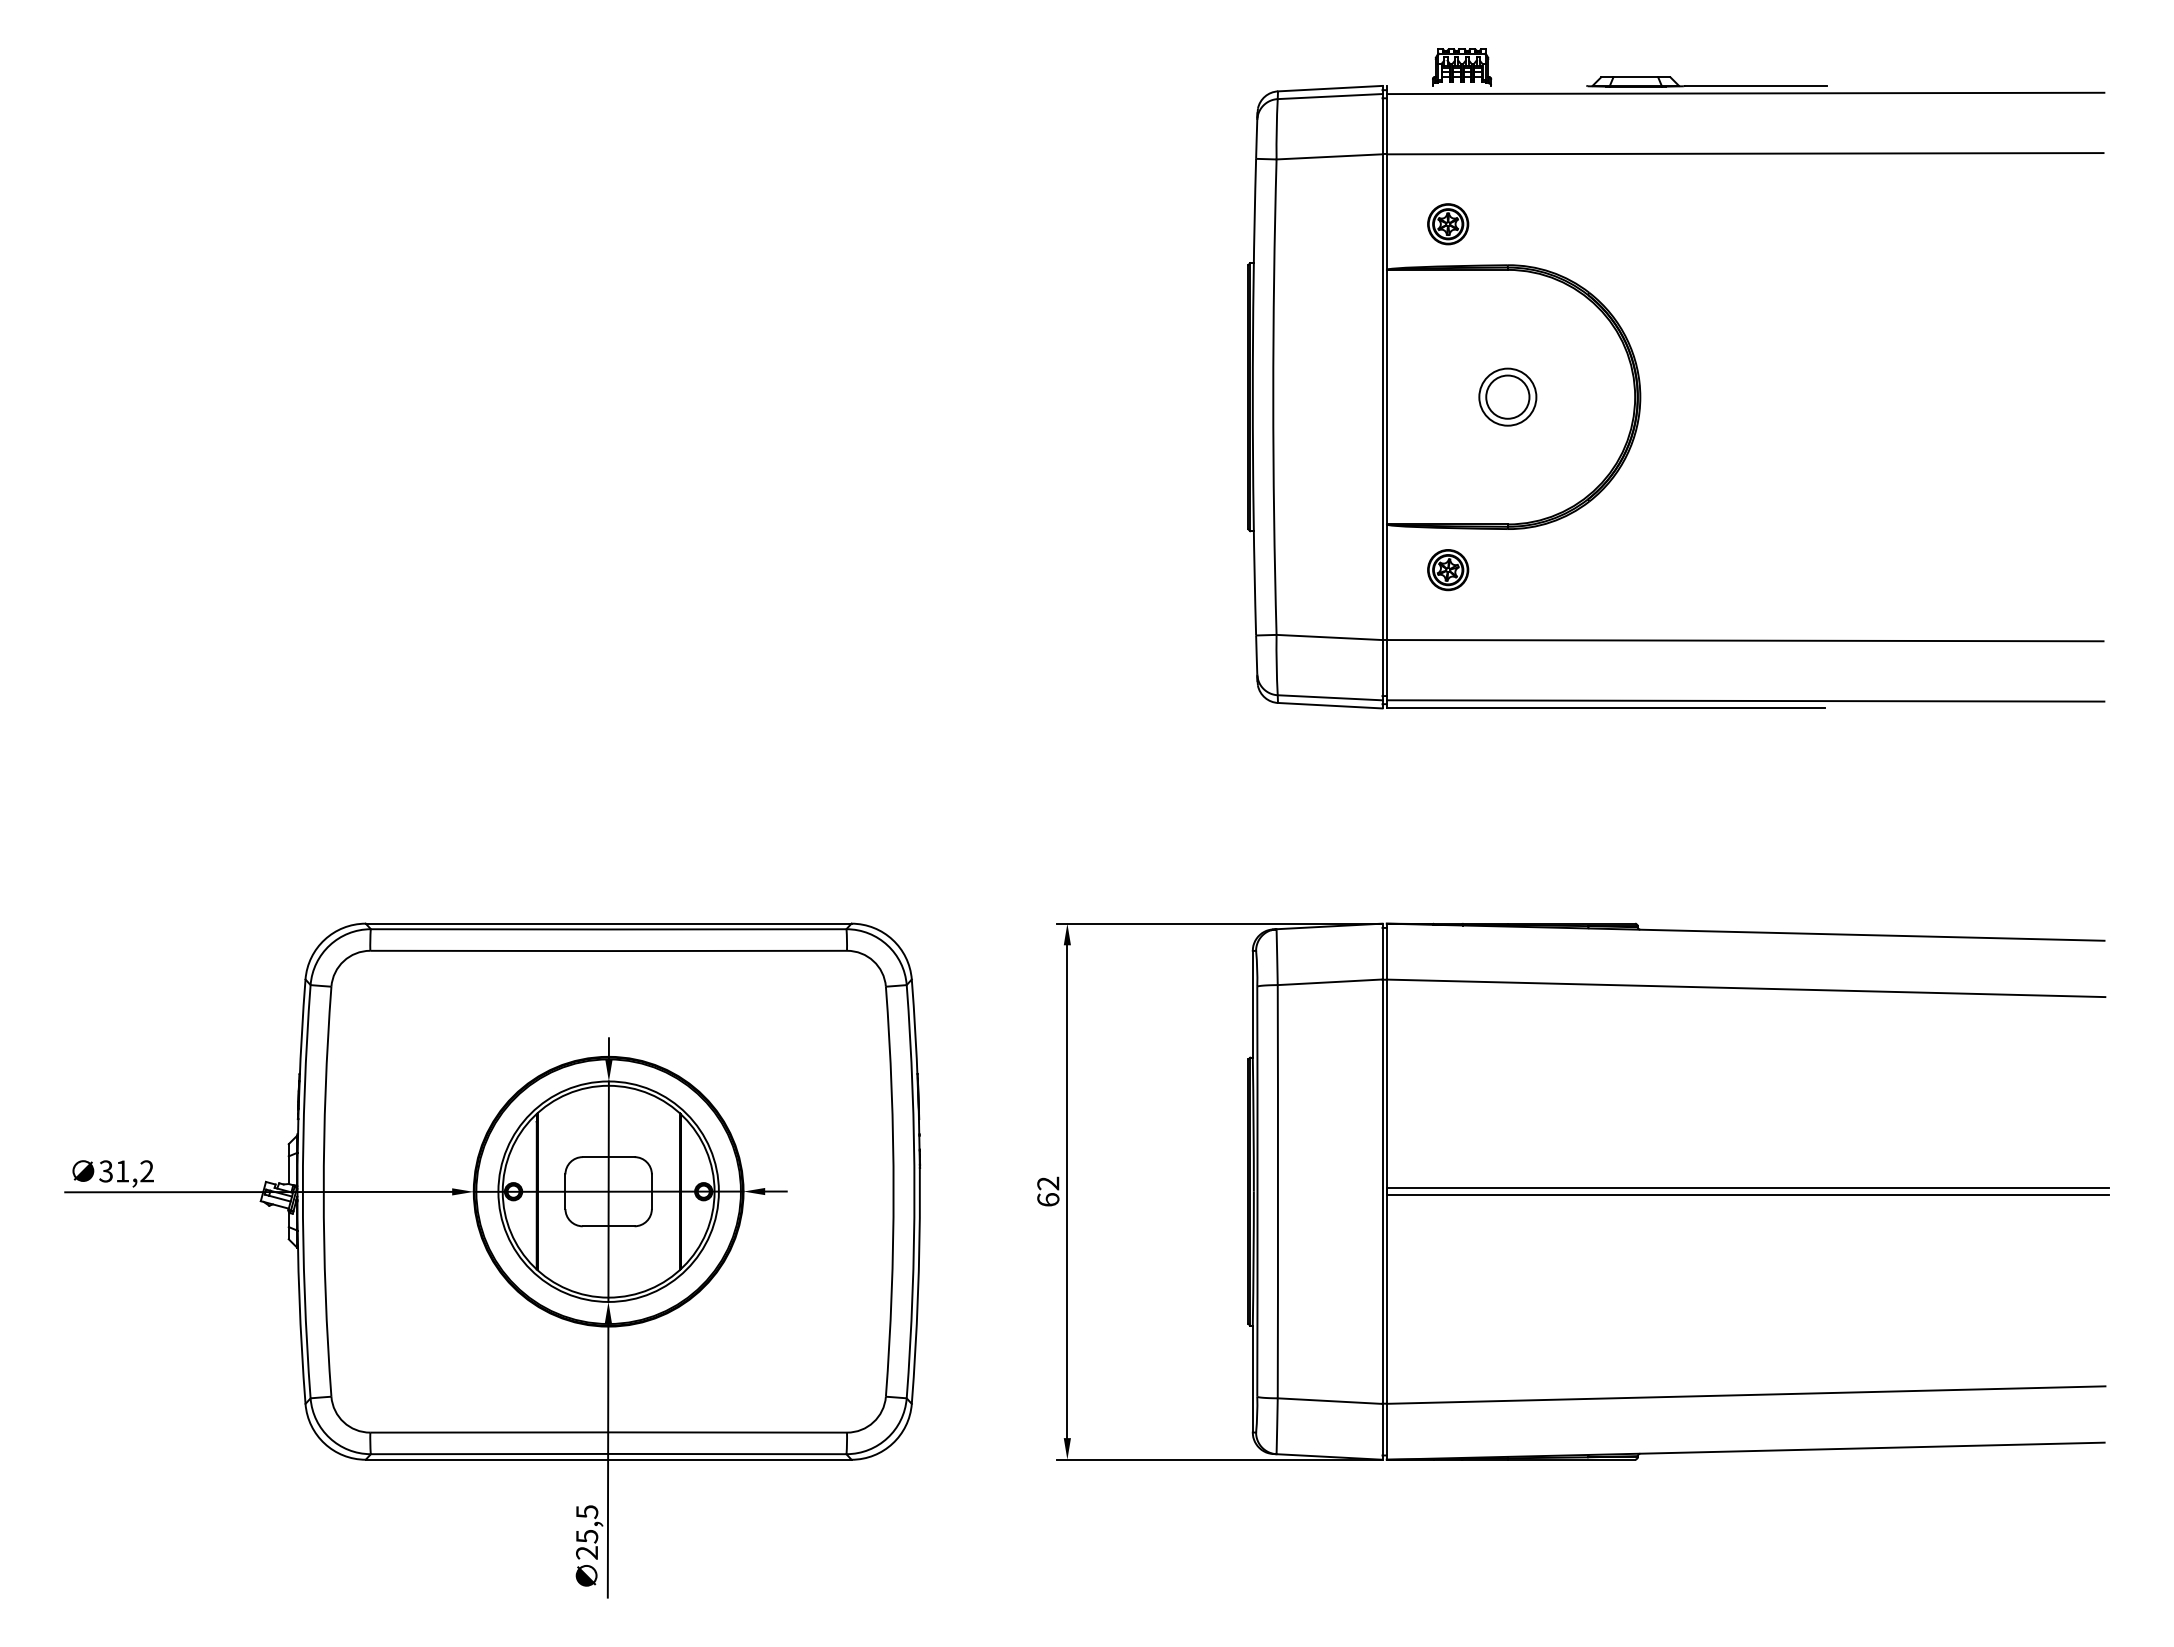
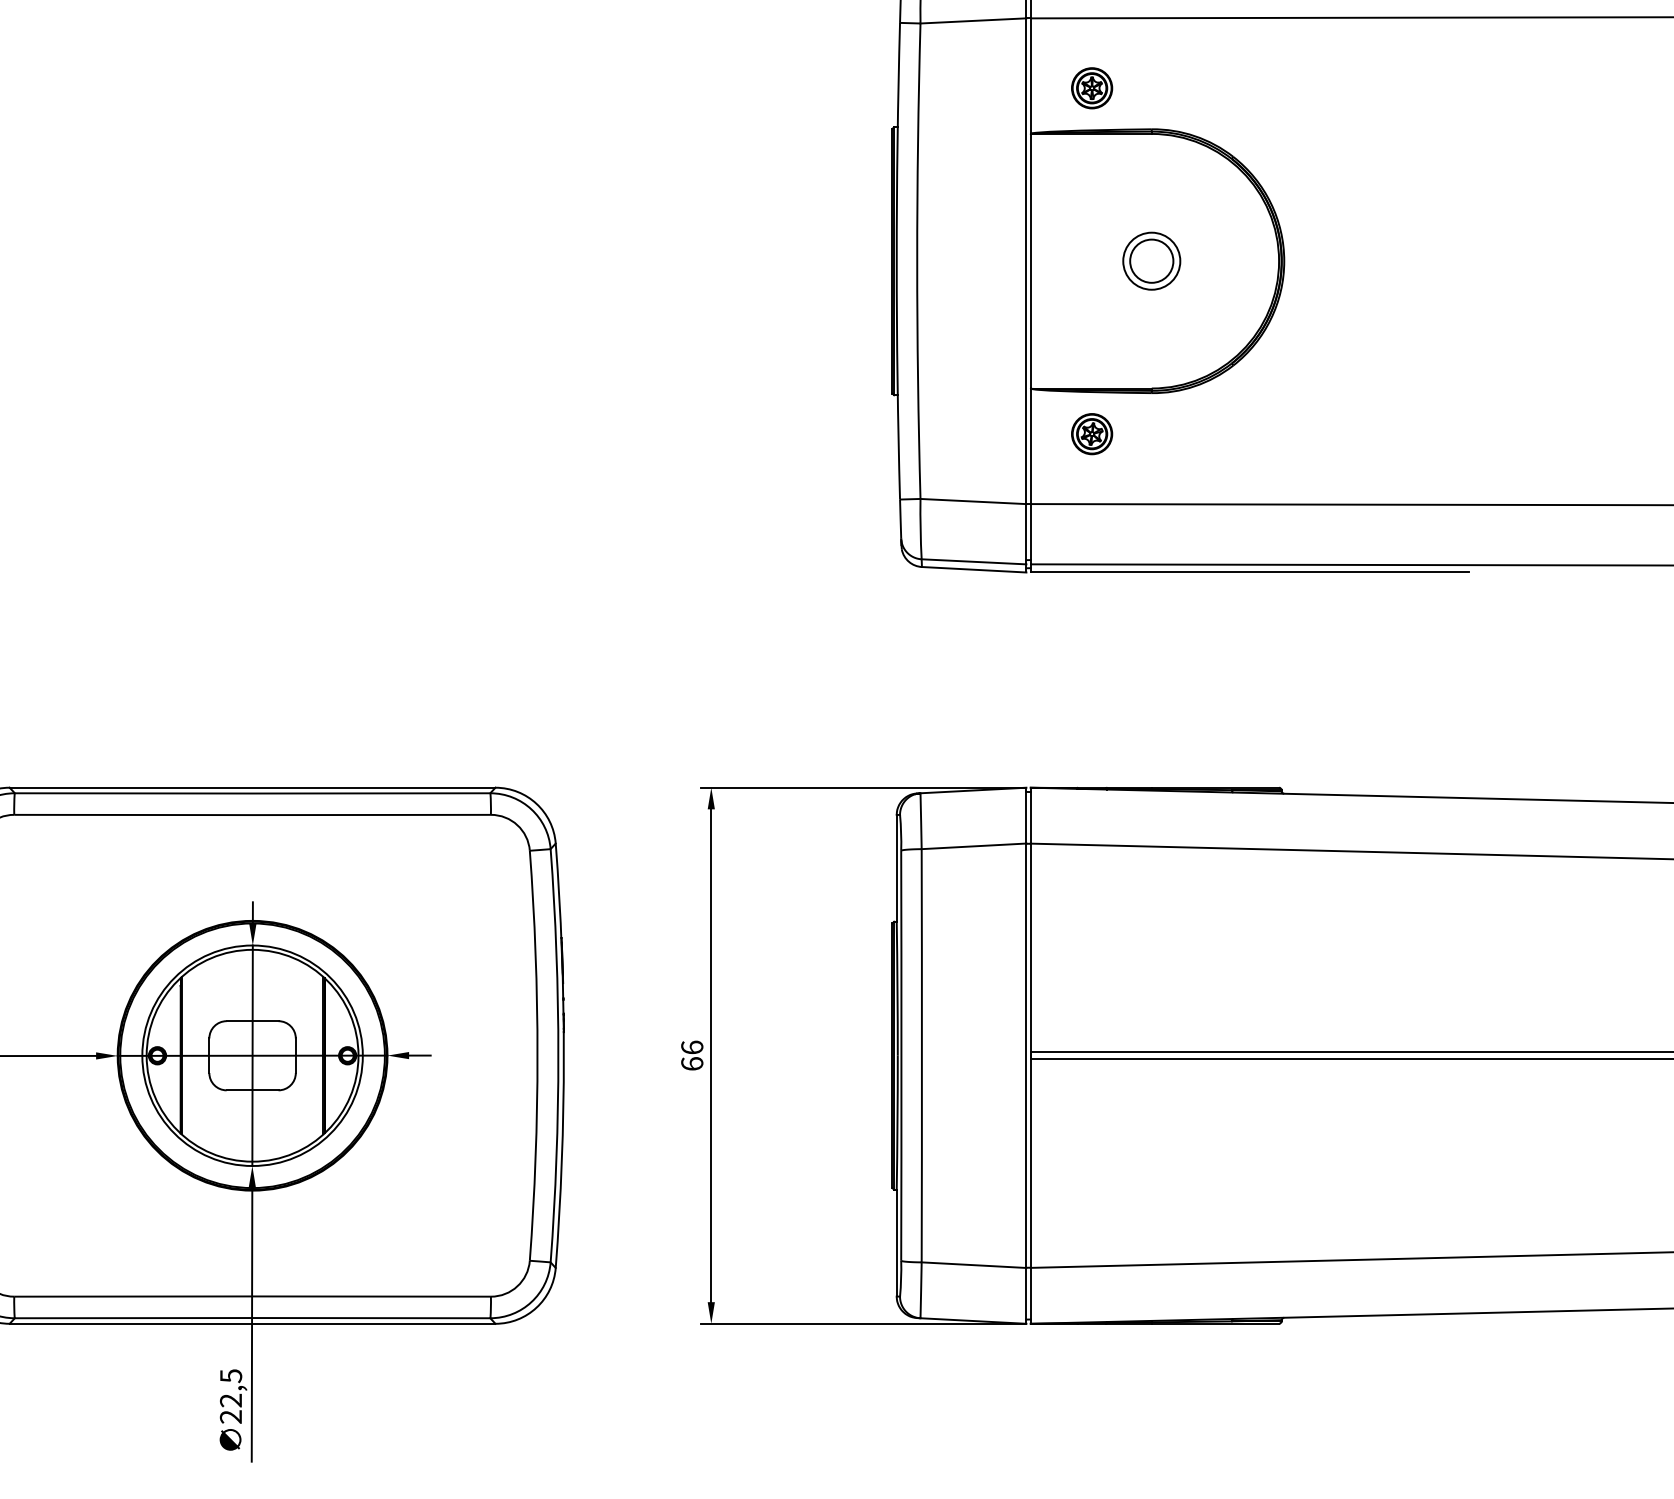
text: (1048, 1183) -> (692, 1047), 62 -> 66
text: (587, 1536) -> (231, 1400), 25,5 -> 22,5

